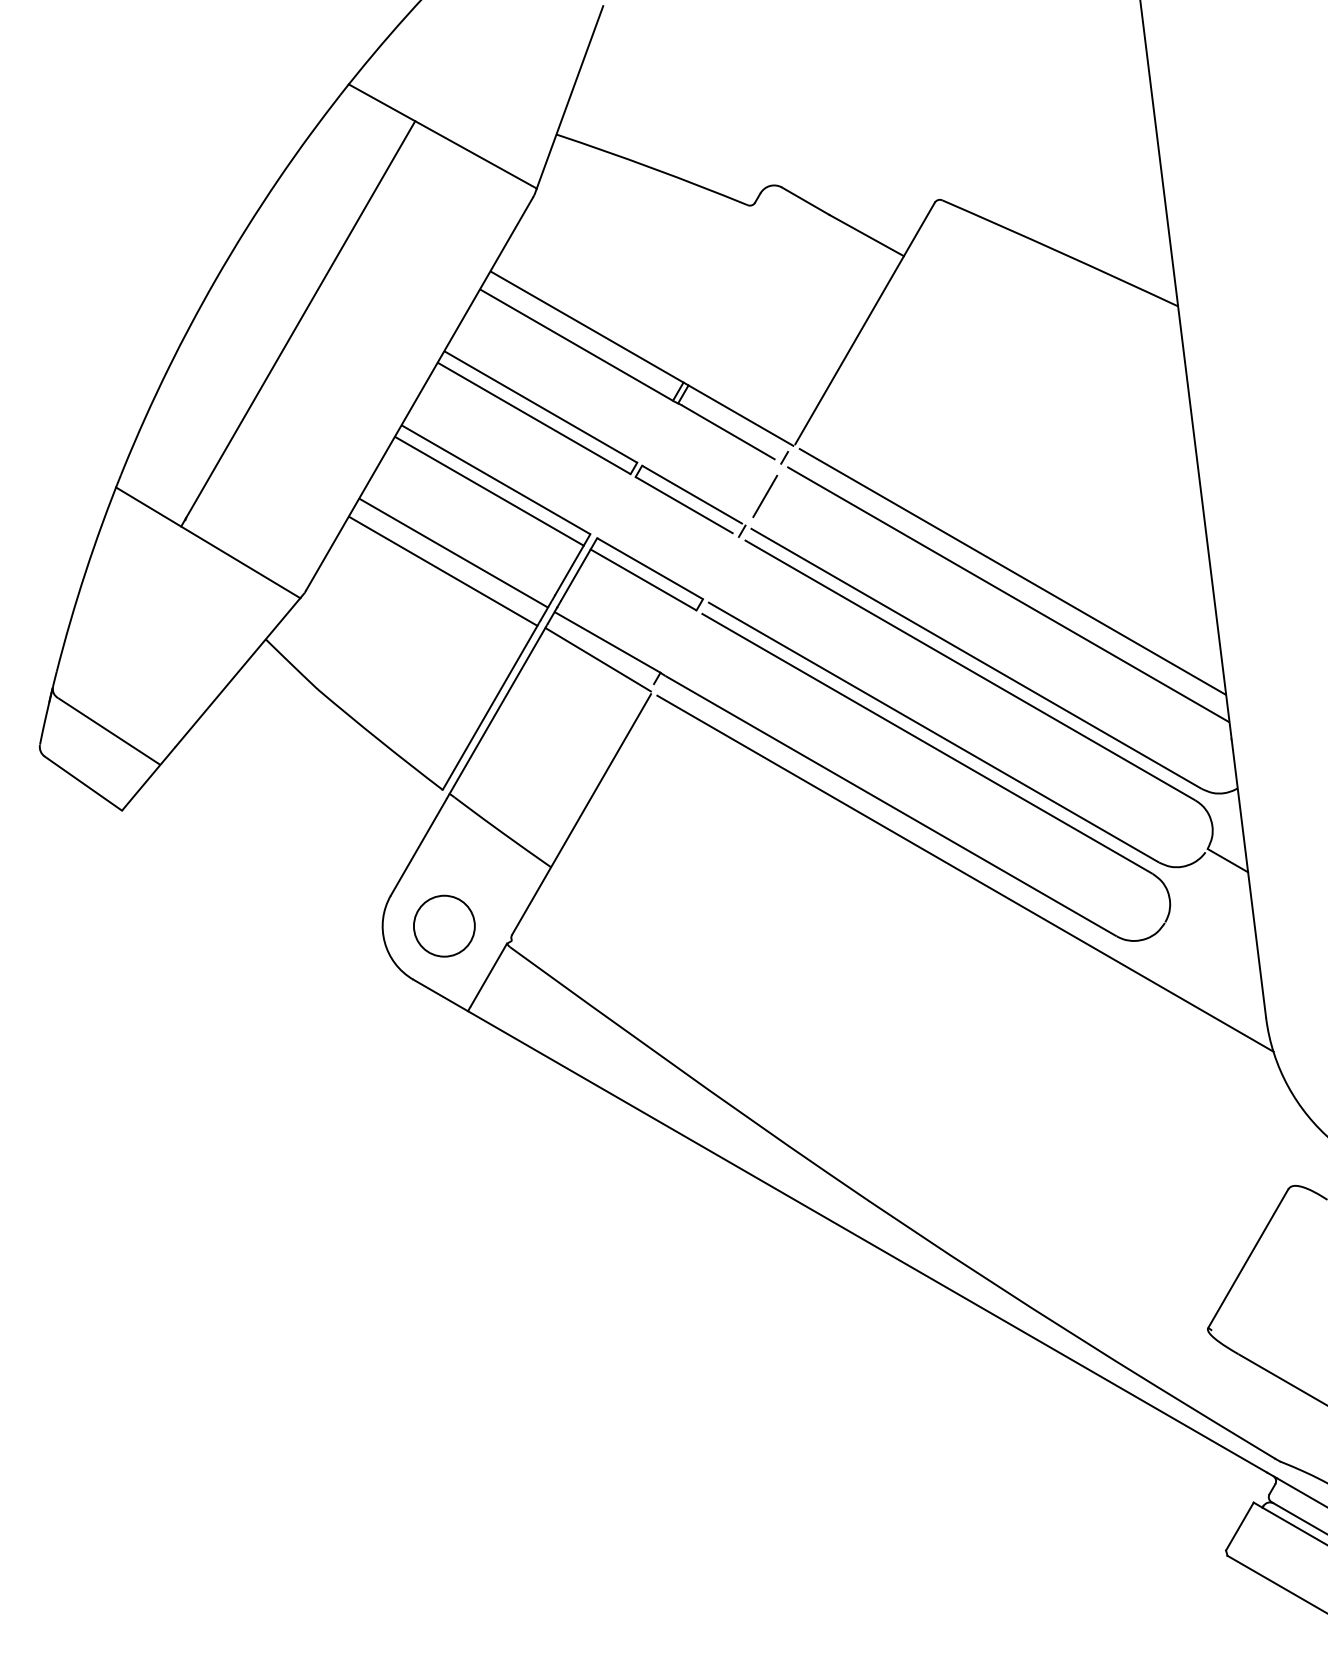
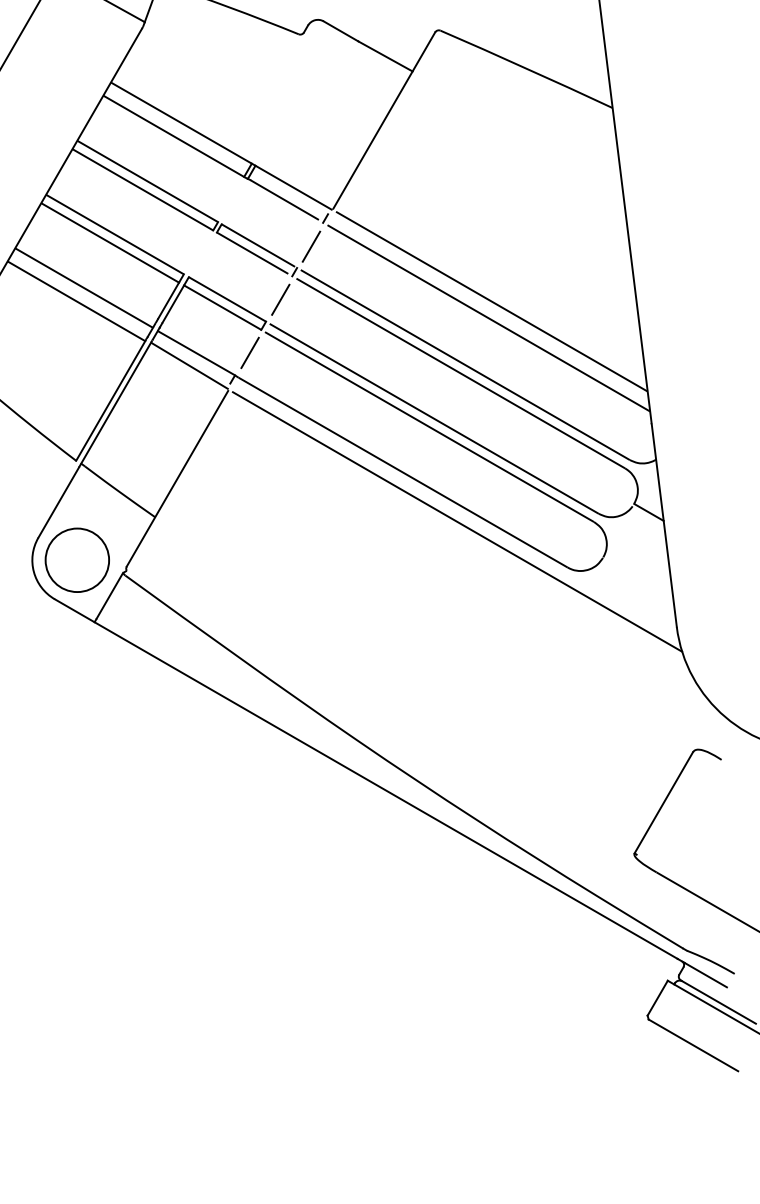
line: (723, 568) -> (280, 299), added
line: (681, 641) -> (250, 352), added
circle: (444, 925) -> (77, 559), size x1.43

